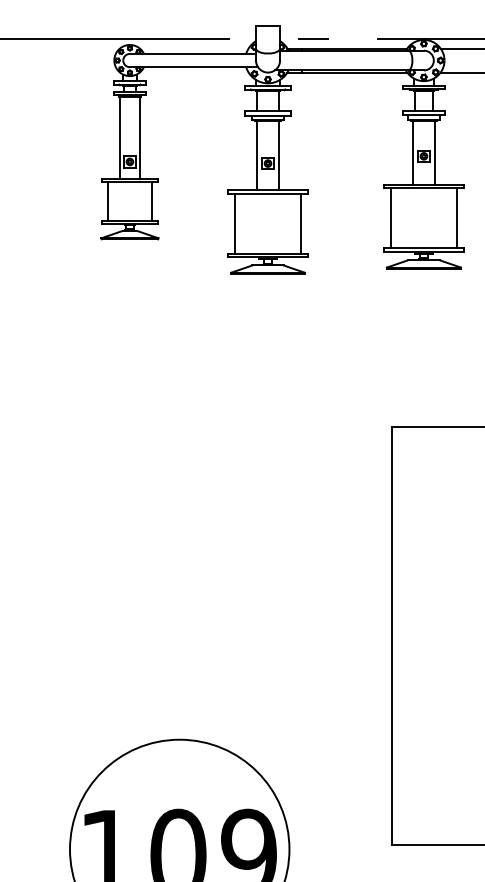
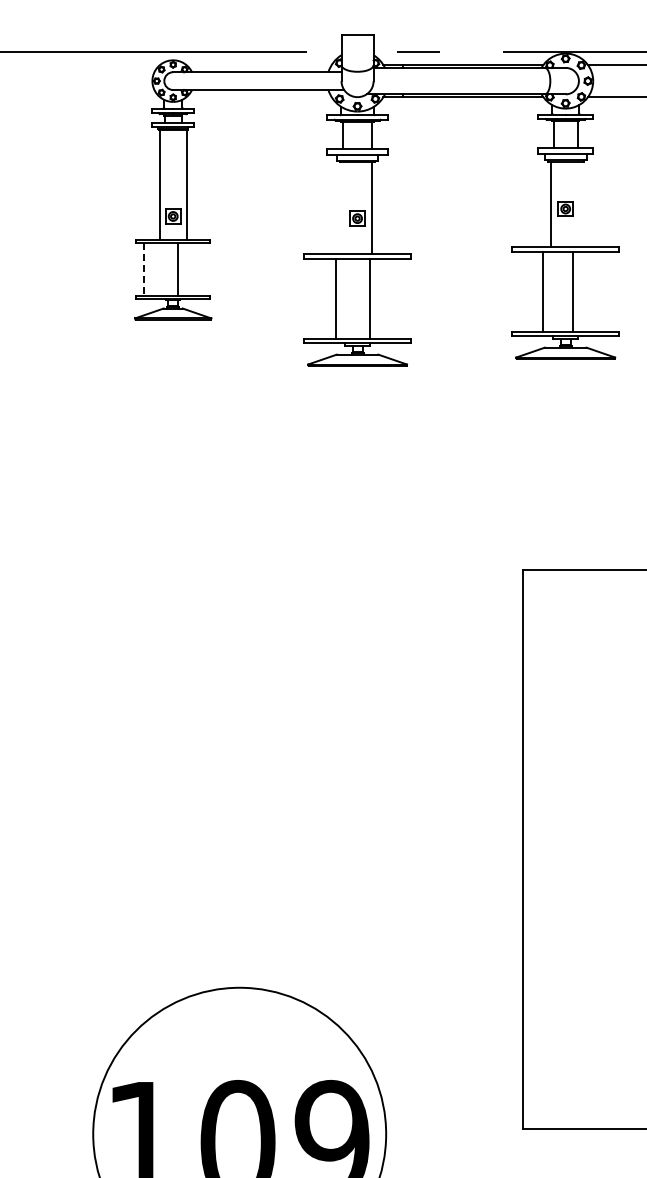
line: (435, 152) -> (580, 204), removed
line: (256, 155) -> (342, 208), removed
line: (151, 201) -> (177, 269), moved
line: (107, 202) -> (143, 270), solid -> dashed
line: (390, 218) -> (543, 291), moved
line: (457, 218) -> (573, 291), moved
line: (234, 223) -> (335, 298), moved
line: (301, 223) -> (370, 298), moved

